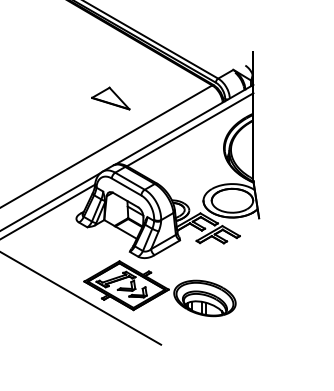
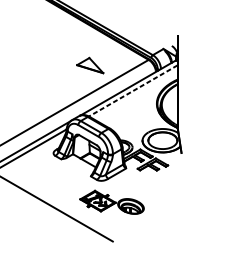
part: (110, 98) -> (90, 65), moved
line: (189, 130) -> (132, 91), solid -> dashed
part: (159, 288) -> (111, 202), size x0.6

